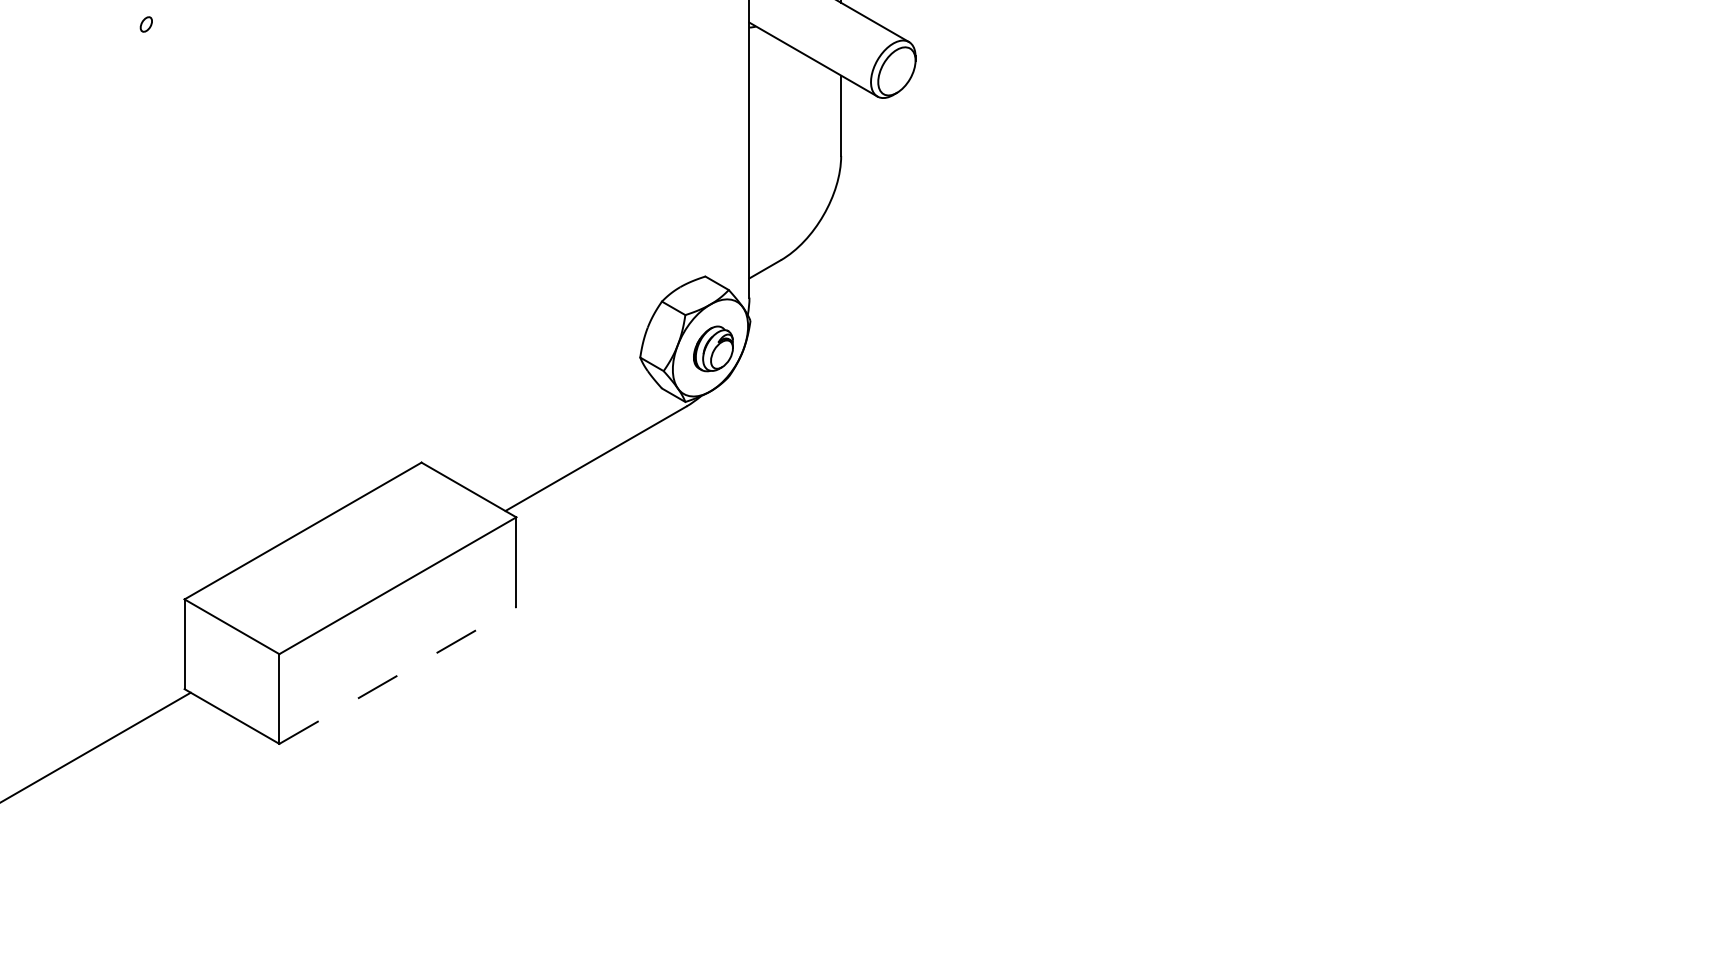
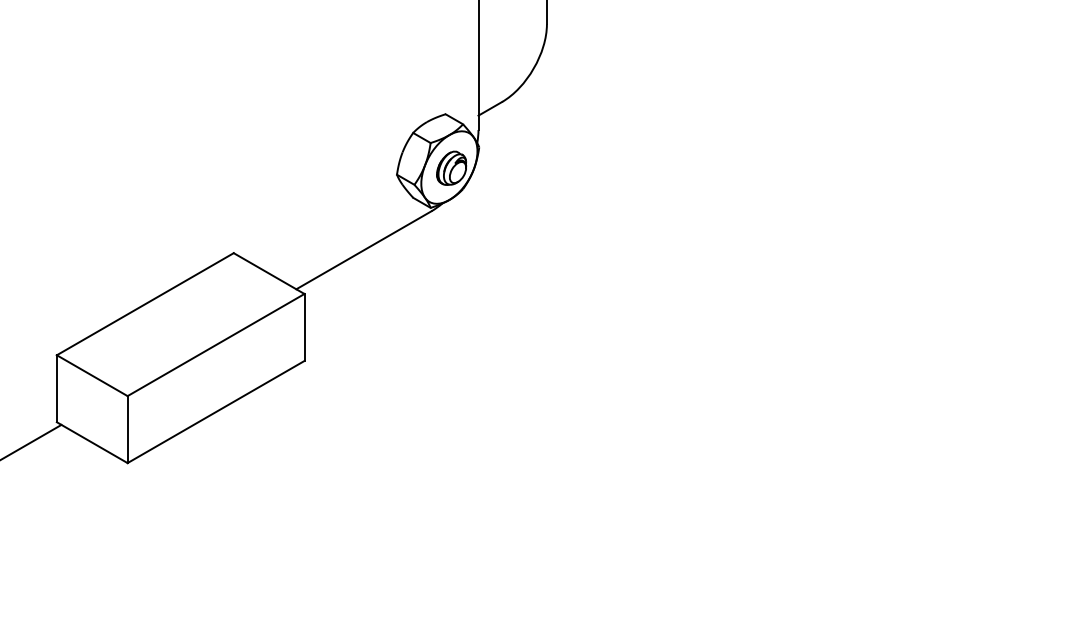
line: (397, 675) -> (215, 412), dashed -> solid

